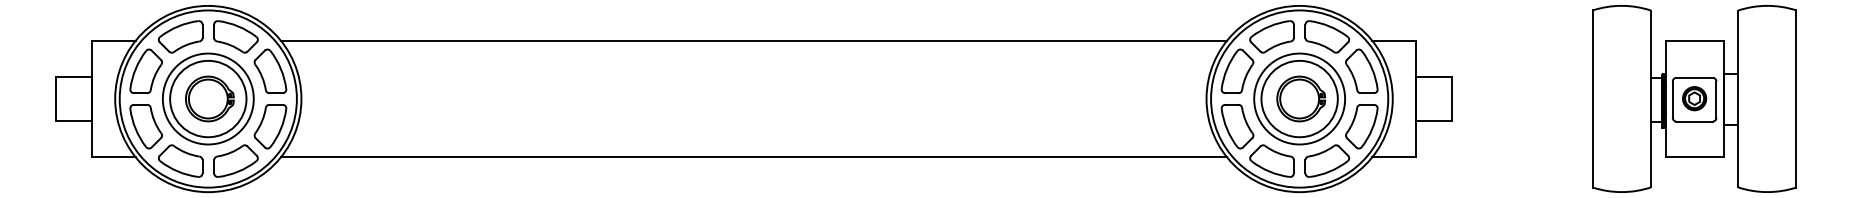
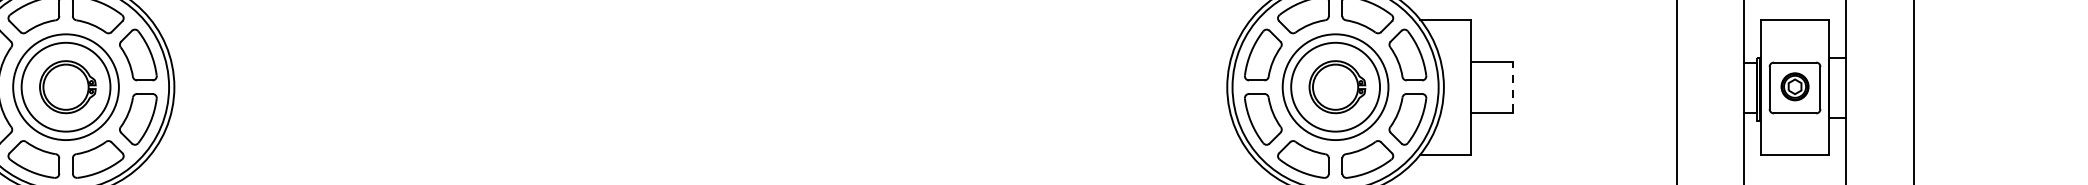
line: (753, 40) -> (700, 19), removed
line: (1452, 99) -> (1513, 87), solid -> dashed
line: (753, 157) -> (700, 155), removed

